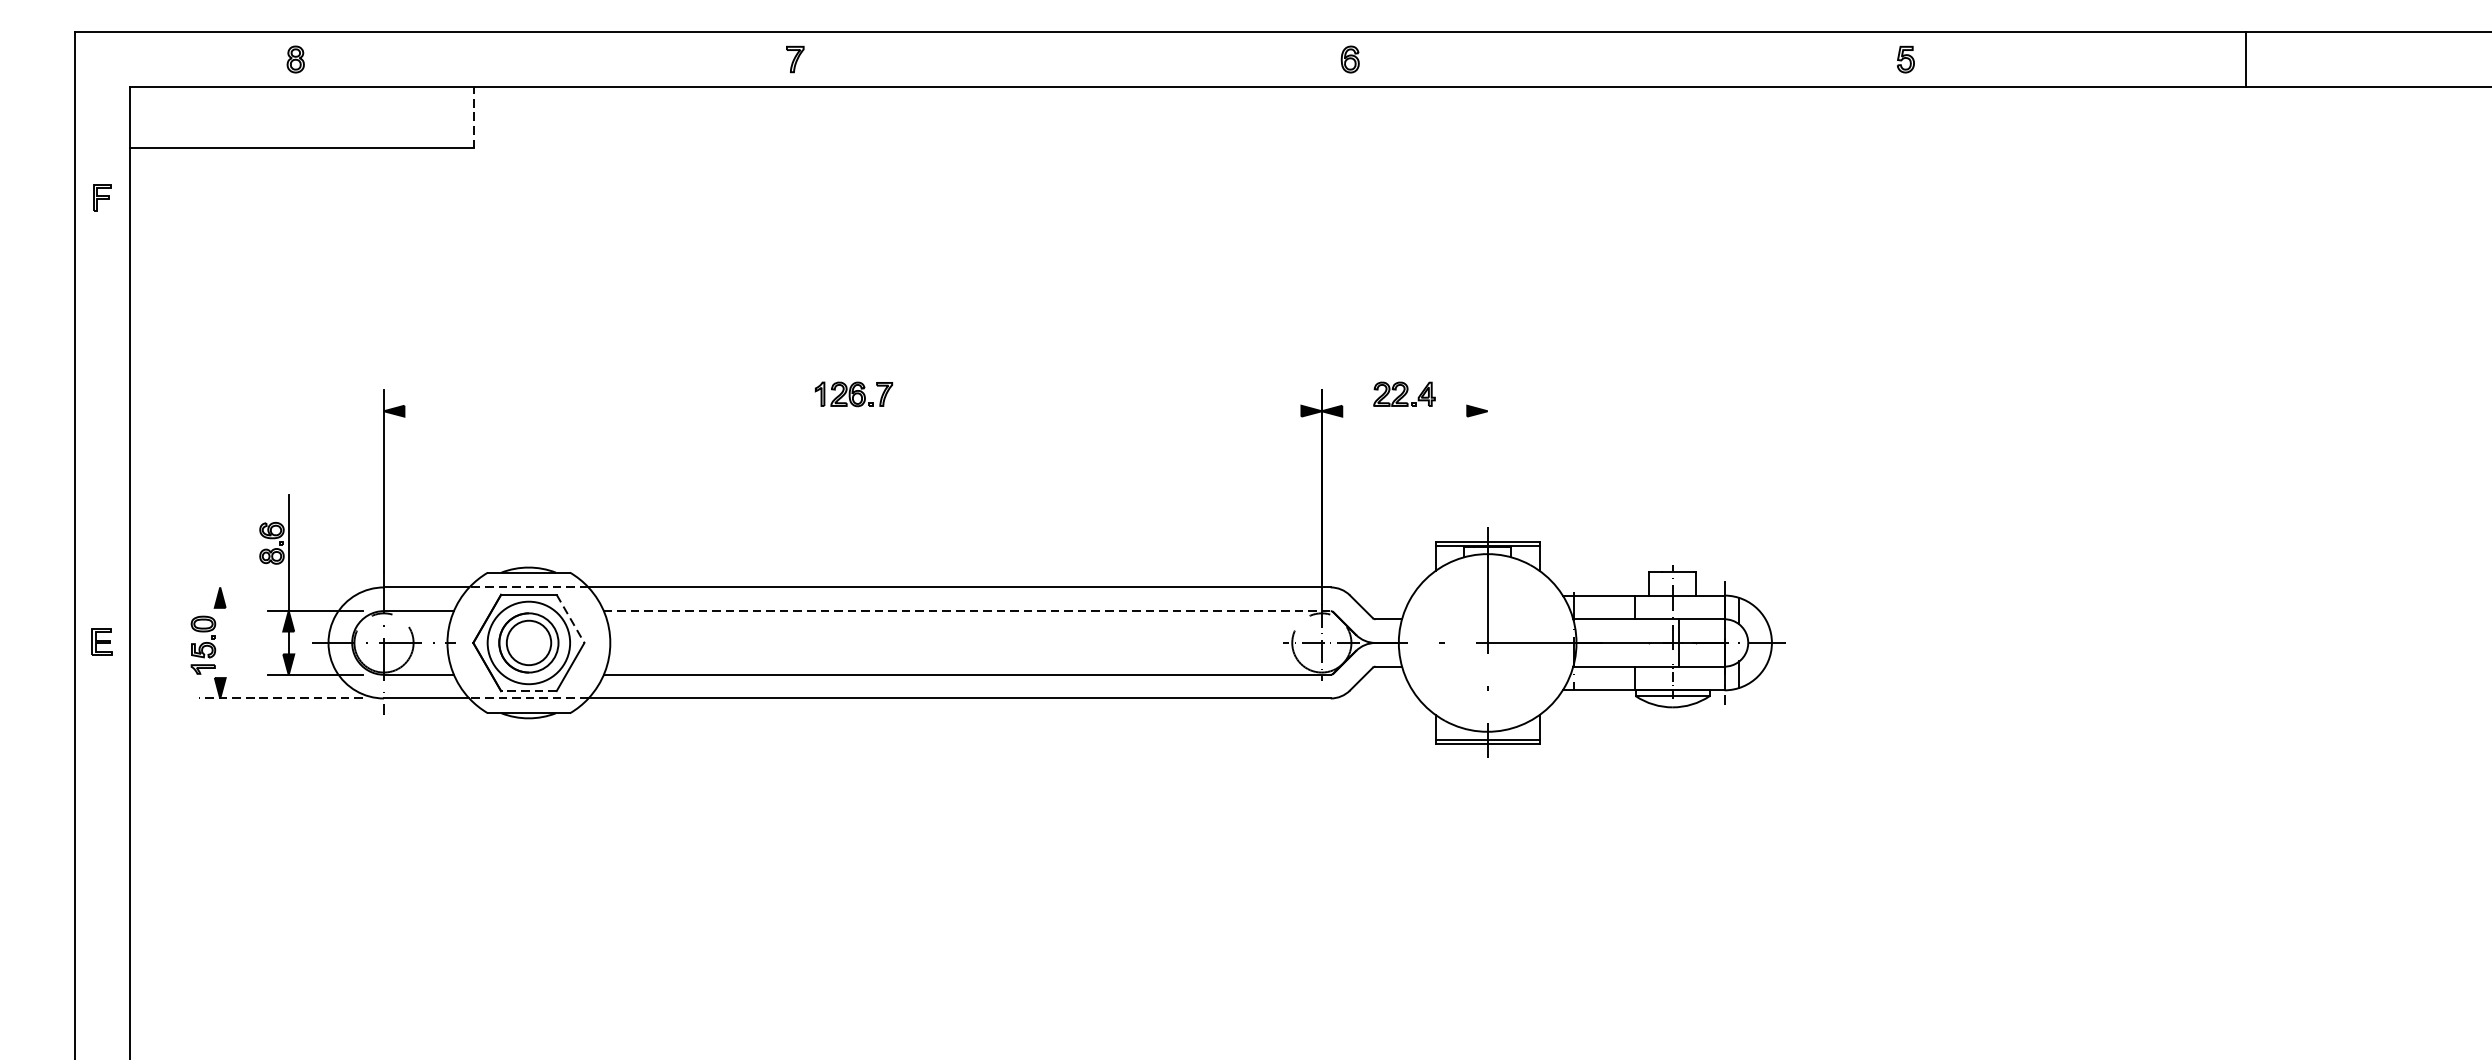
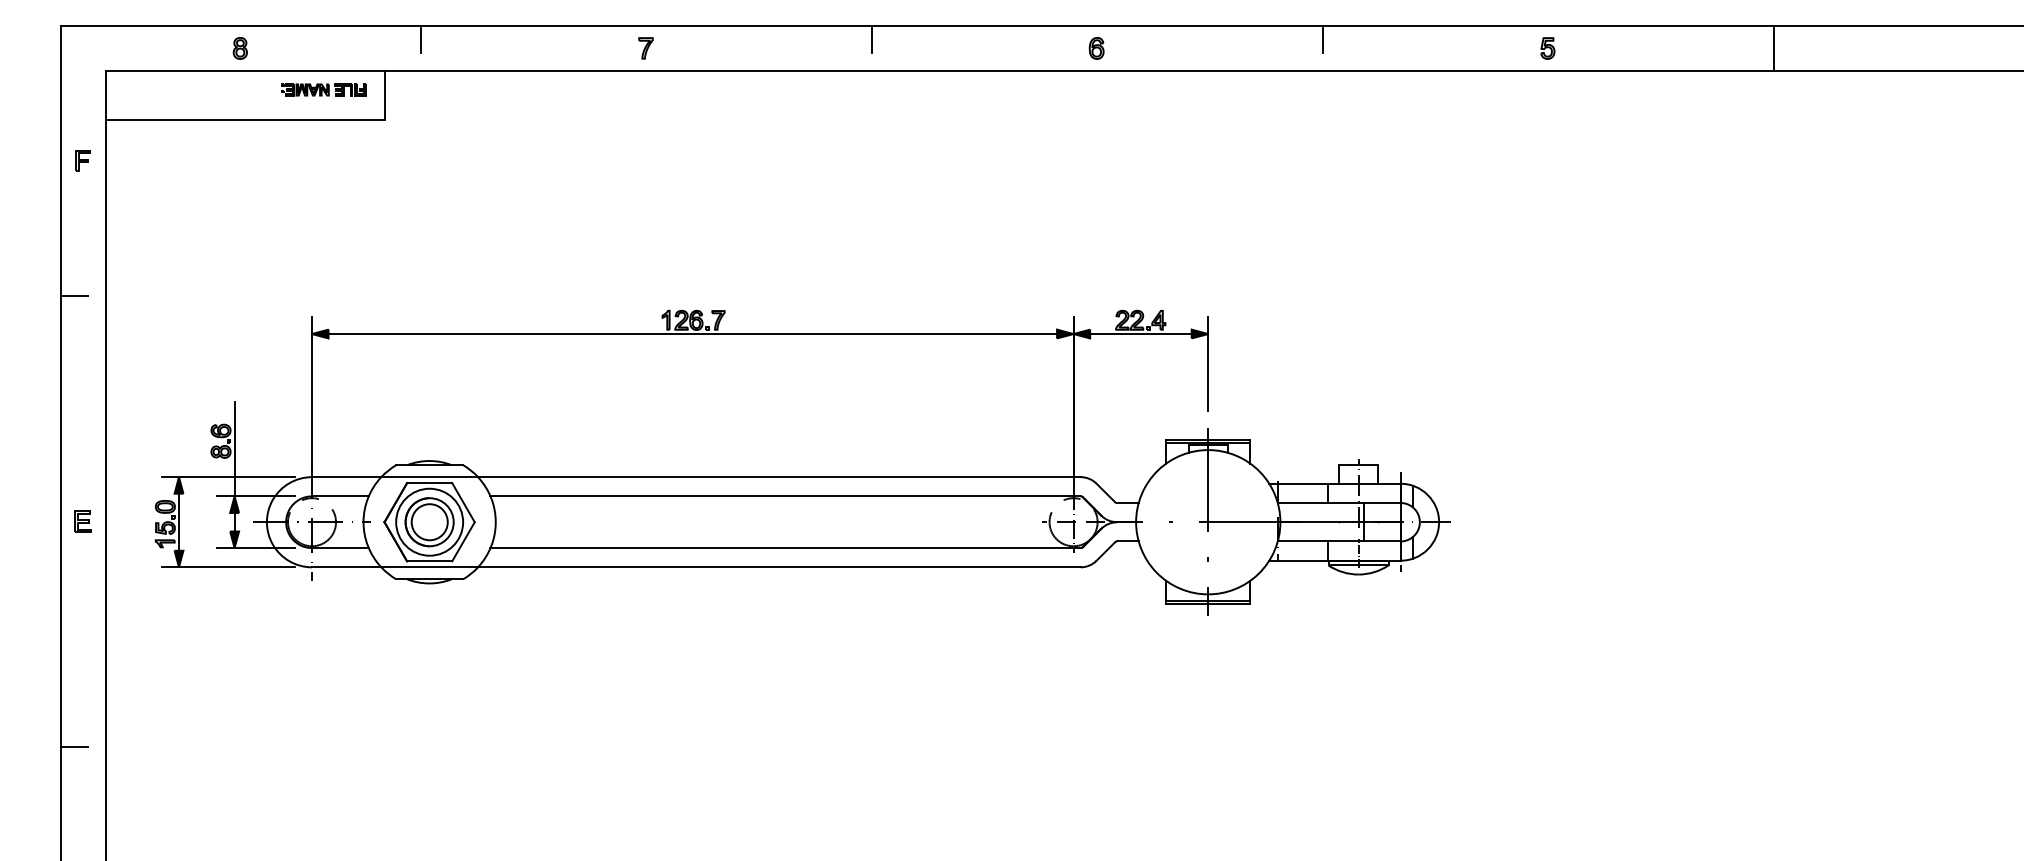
line: (518, 47) -> (421, 38), added
line: (1074, 47) -> (872, 38), added
line: (1629, 47) -> (1323, 38), added
line: (2246, 58) -> (1774, 47), moved
part: (398, 110) -> (323, 89), added
line: (474, 117) -> (385, 95), dashed -> solid
line: (90, 364) -> (73, 296), added
line: (852, 411) -> (692, 334), added
line: (1404, 411) -> (1140, 334), added
line: (1487, 447) -> (1208, 363), added
line: (279, 587) -> (227, 477), added
line: (528, 587) -> (429, 477), dashed -> solid
line: (968, 611) -> (786, 496), dashed -> solid
line: (570, 618) -> (463, 502), dashed -> solid
line: (219, 642) -> (178, 521), added
line: (528, 691) -> (429, 561), dashed -> solid
line: (281, 698) -> (228, 567), dashed -> solid
line: (528, 698) -> (429, 567), dashed -> solid
line: (90, 920) -> (73, 747), added

